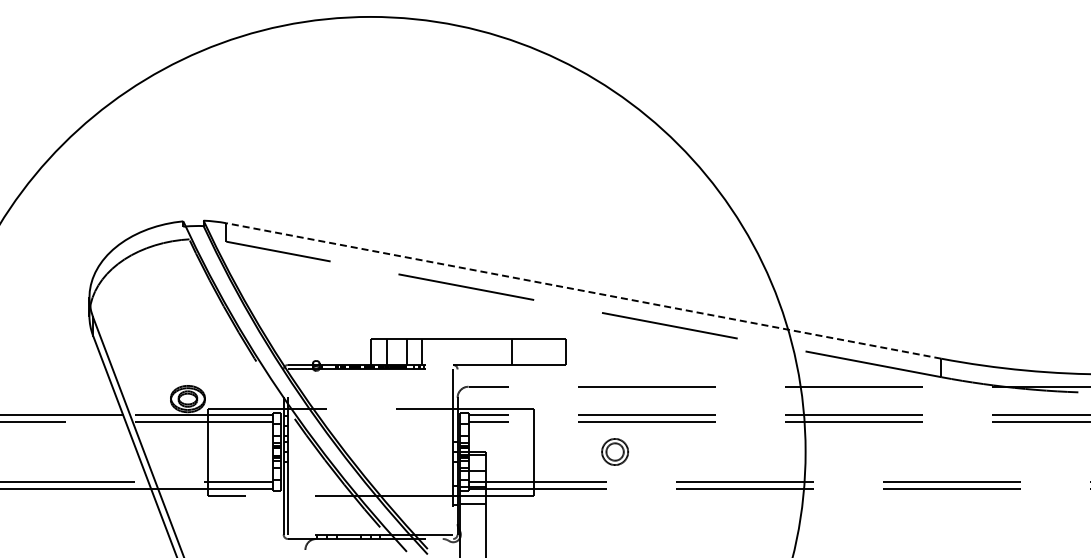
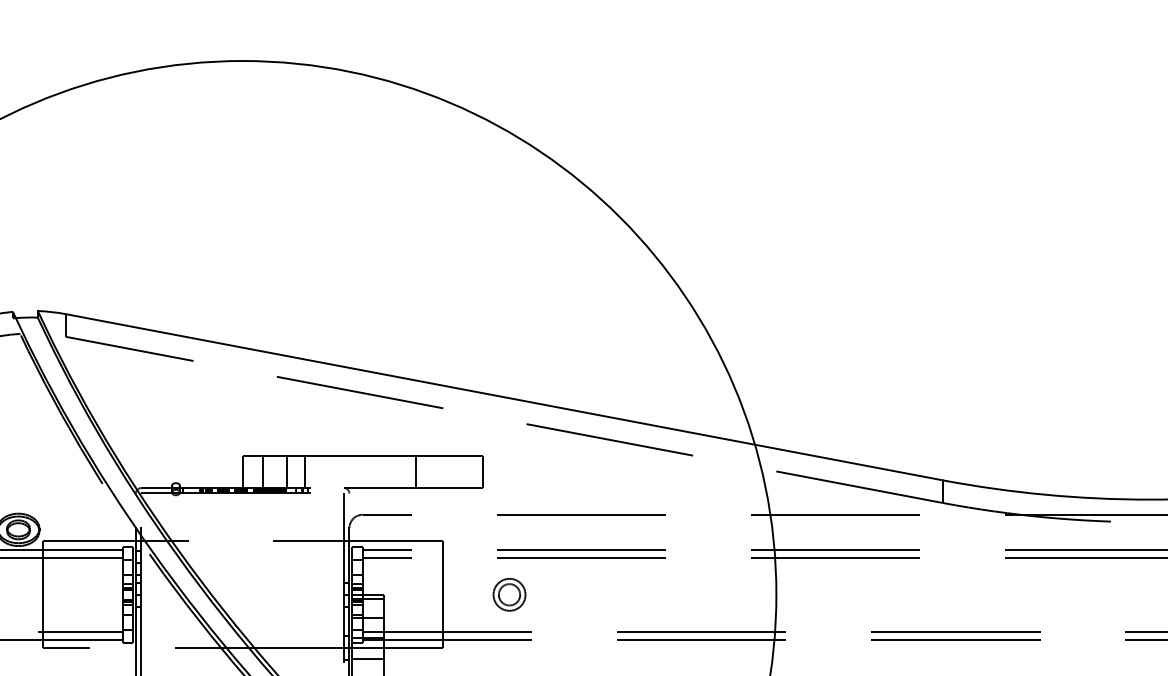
line: (583, 290) -> (503, 396), dashed -> solid
part: (614, 451) -> (508, 594), moved

